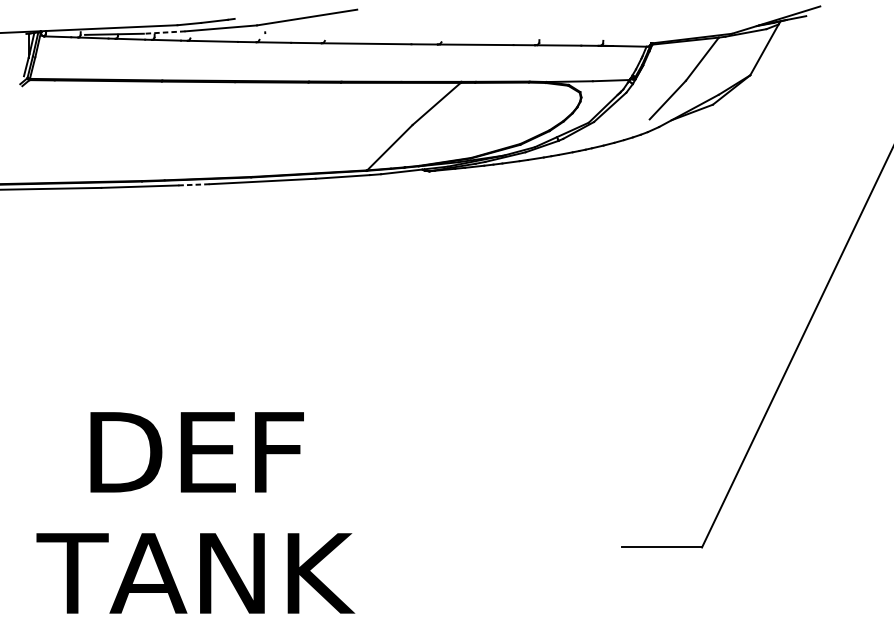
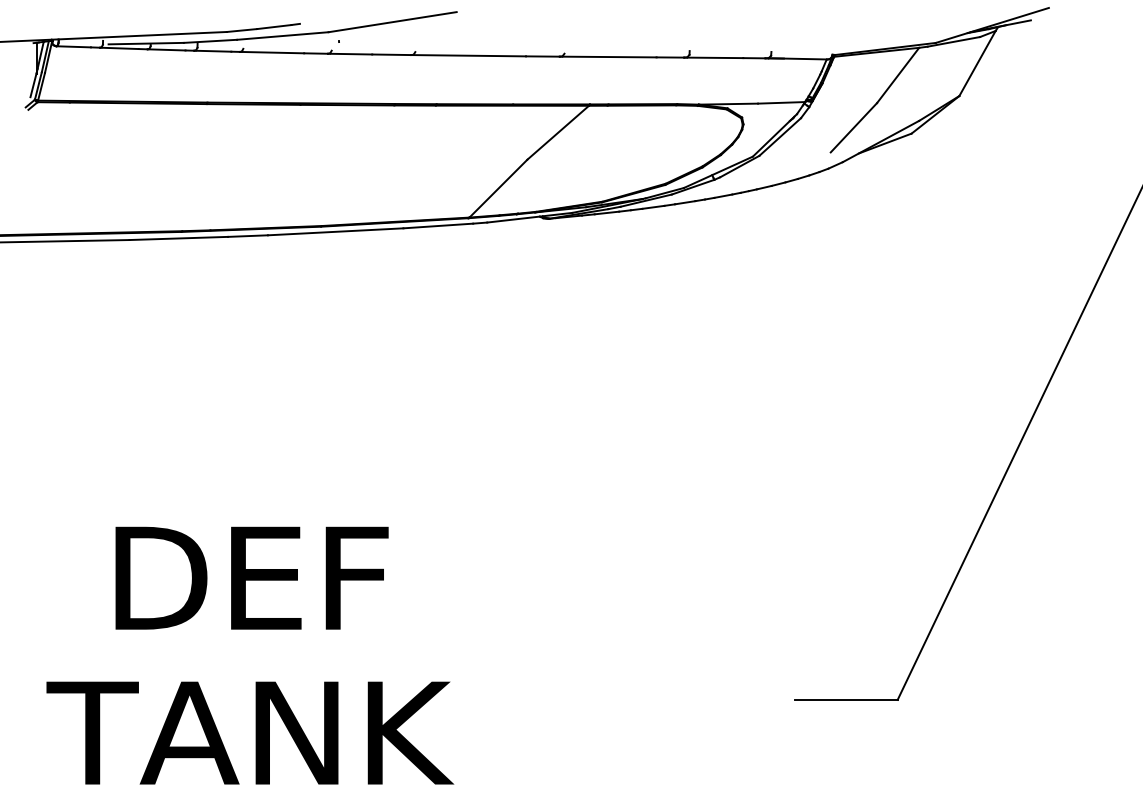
line: (164, 32) -> (210, 41), dashed -> solid
line: (193, 185) -> (247, 236), dashed -> solid

